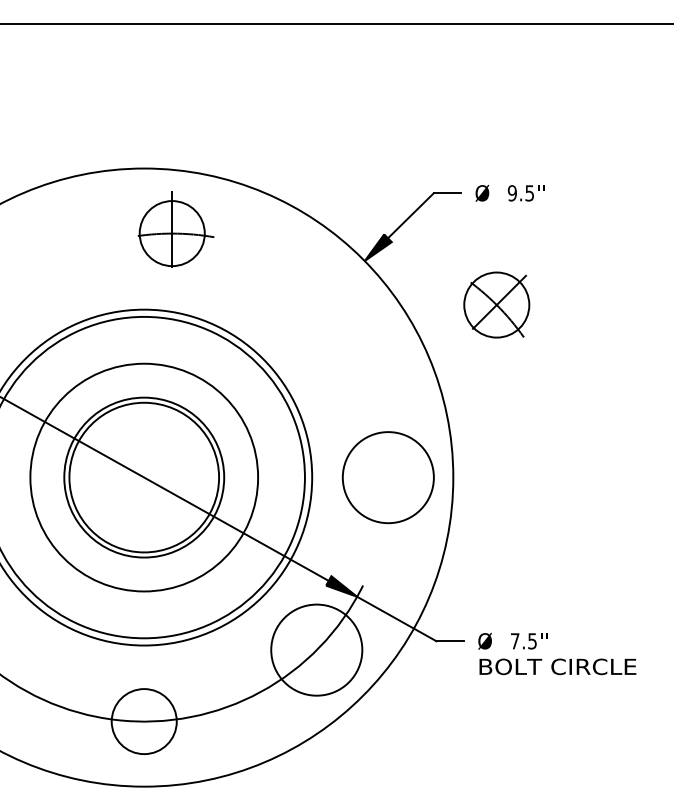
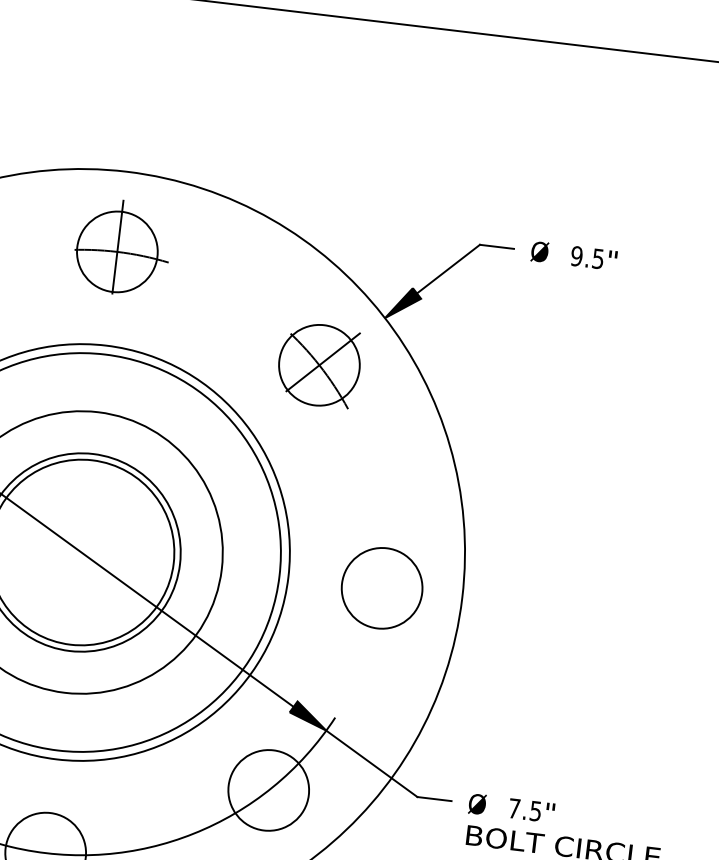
part: (175, 229) -> (121, 247), moved
part: (496, 304) -> (319, 364), moved
circle: (387, 477) -> (381, 588), size x0.71
circle: (316, 649) -> (268, 789), size x0.71

